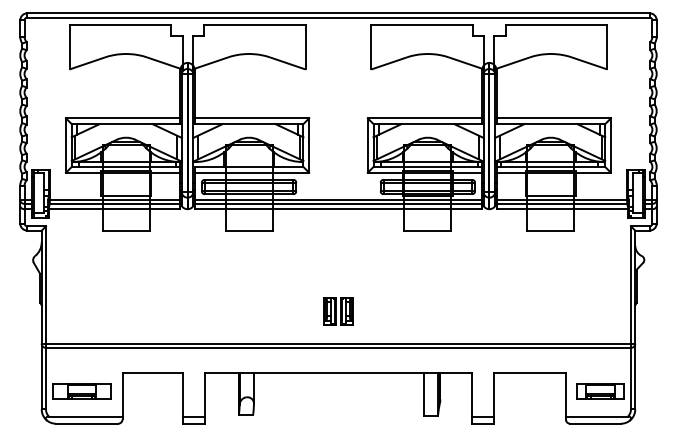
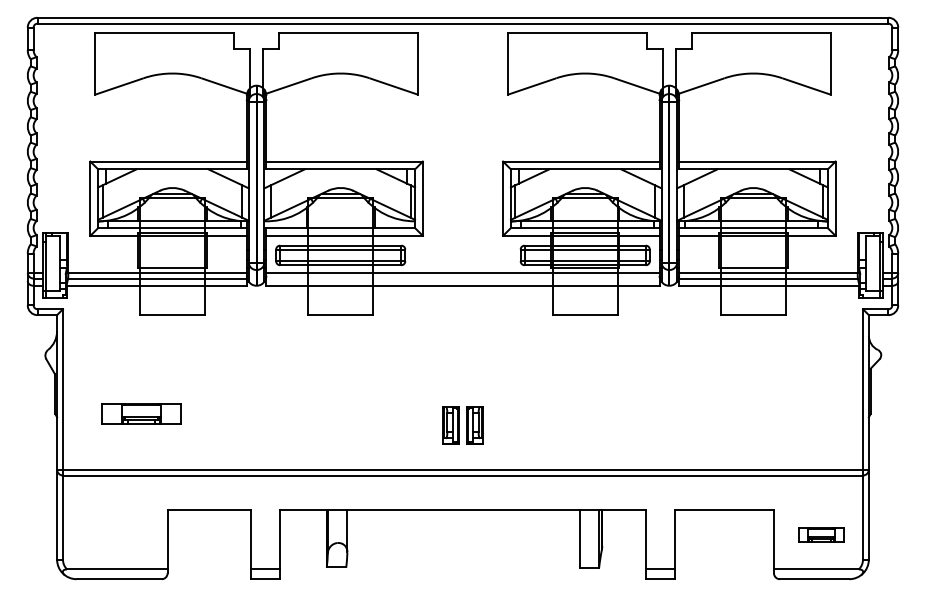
line: (338, 203) -> (462, 278), removed
part: (82, 391) -> (141, 413), moved
part: (600, 391) -> (821, 534), size x0.7

